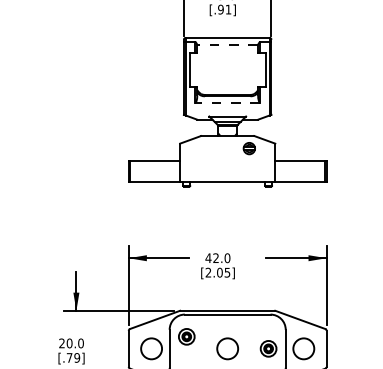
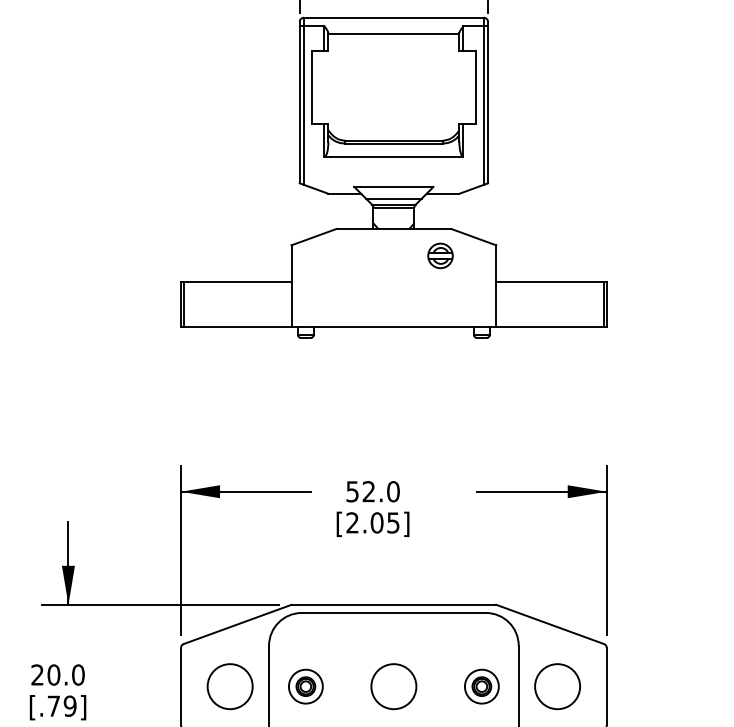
line: (227, 45) -> (393, 34), dashed -> solid
line: (227, 102) -> (393, 156), dashed -> solid
text: (208, 258) -> (352, 492), 42.0 -> 52.0
part: (186, 336) -> (305, 685), moved

